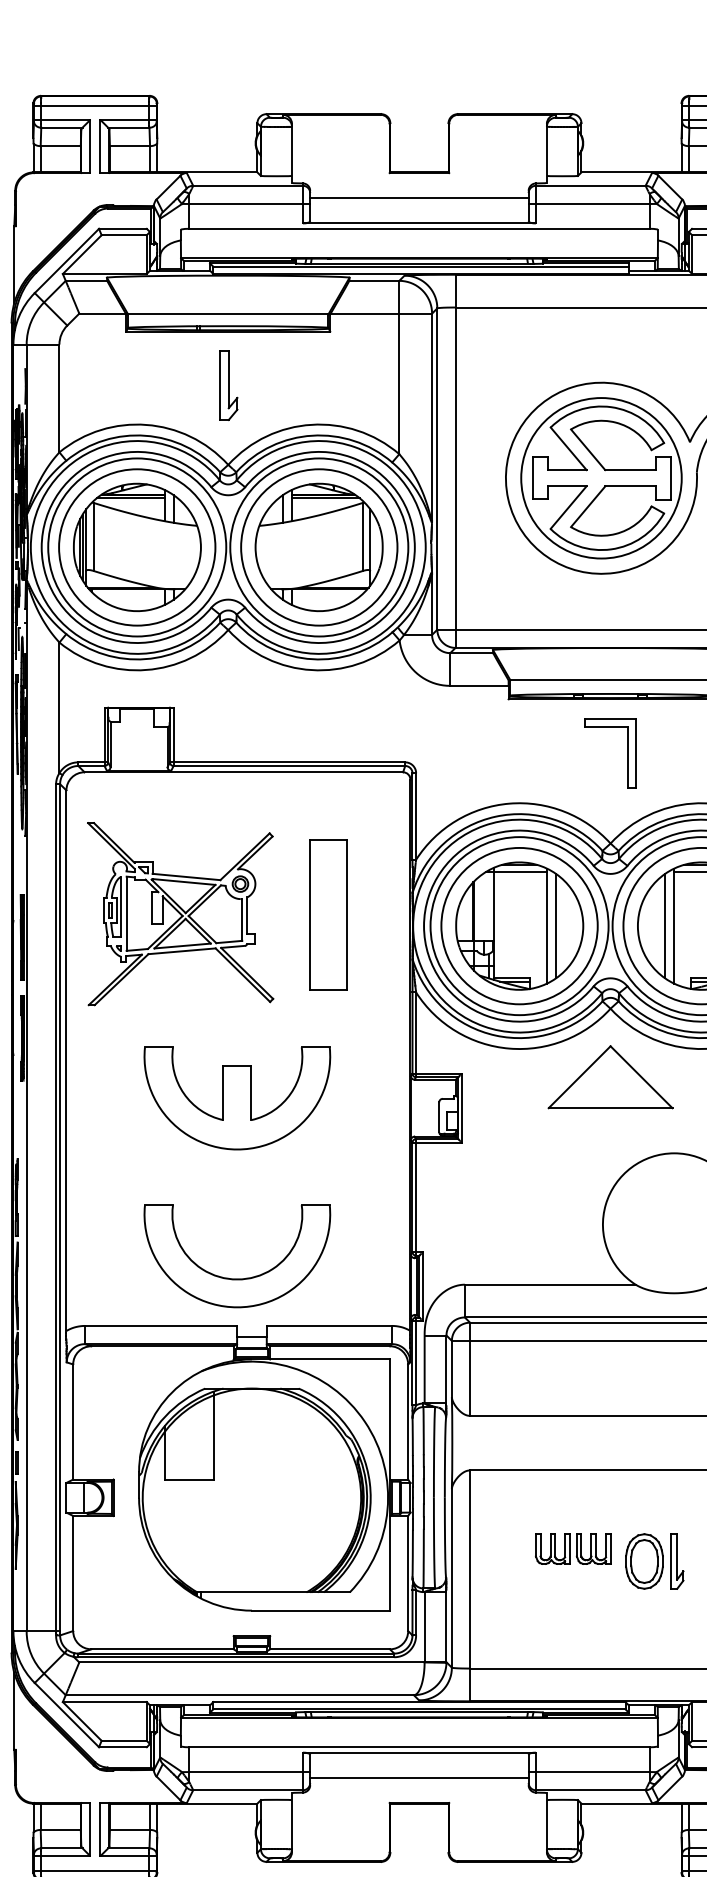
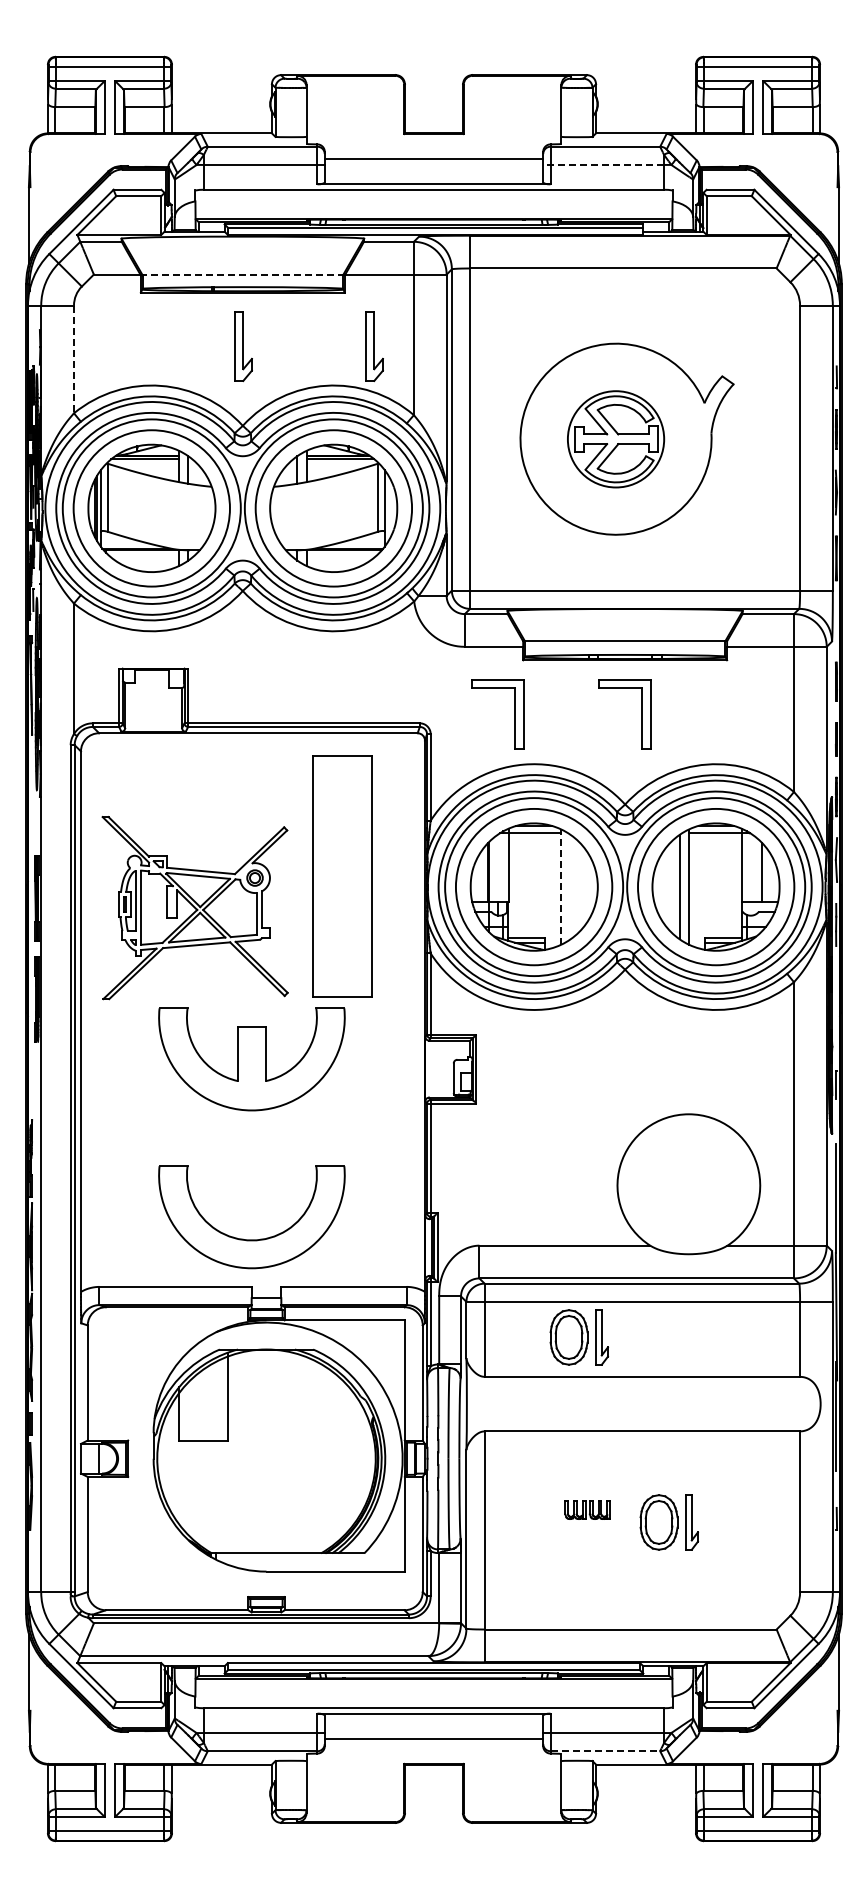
line: (588, 203) -> (603, 164), solid -> dashed
line: (227, 314) -> (242, 275), solid -> dashed
part: (359, 385) -> (374, 346), added
line: (59, 398) -> (74, 359), solid -> dashed
part: (600, 478) -> (615, 439), size x0.6
part: (499, 753) -> (514, 714), added
part: (179, 914) -> (194, 908), moved
part: (327, 914) -> (342, 875), size x1.6
line: (546, 925) -> (561, 886), solid -> dashed
line: (555, 925) -> (570, 886), removed
part: (610, 1077) -> (625, 1038), removed
part: (563, 1376) -> (578, 1337), added
part: (572, 1548) -> (587, 1509), size x0.6
line: (590, 1790) -> (605, 1751), solid -> dashed

